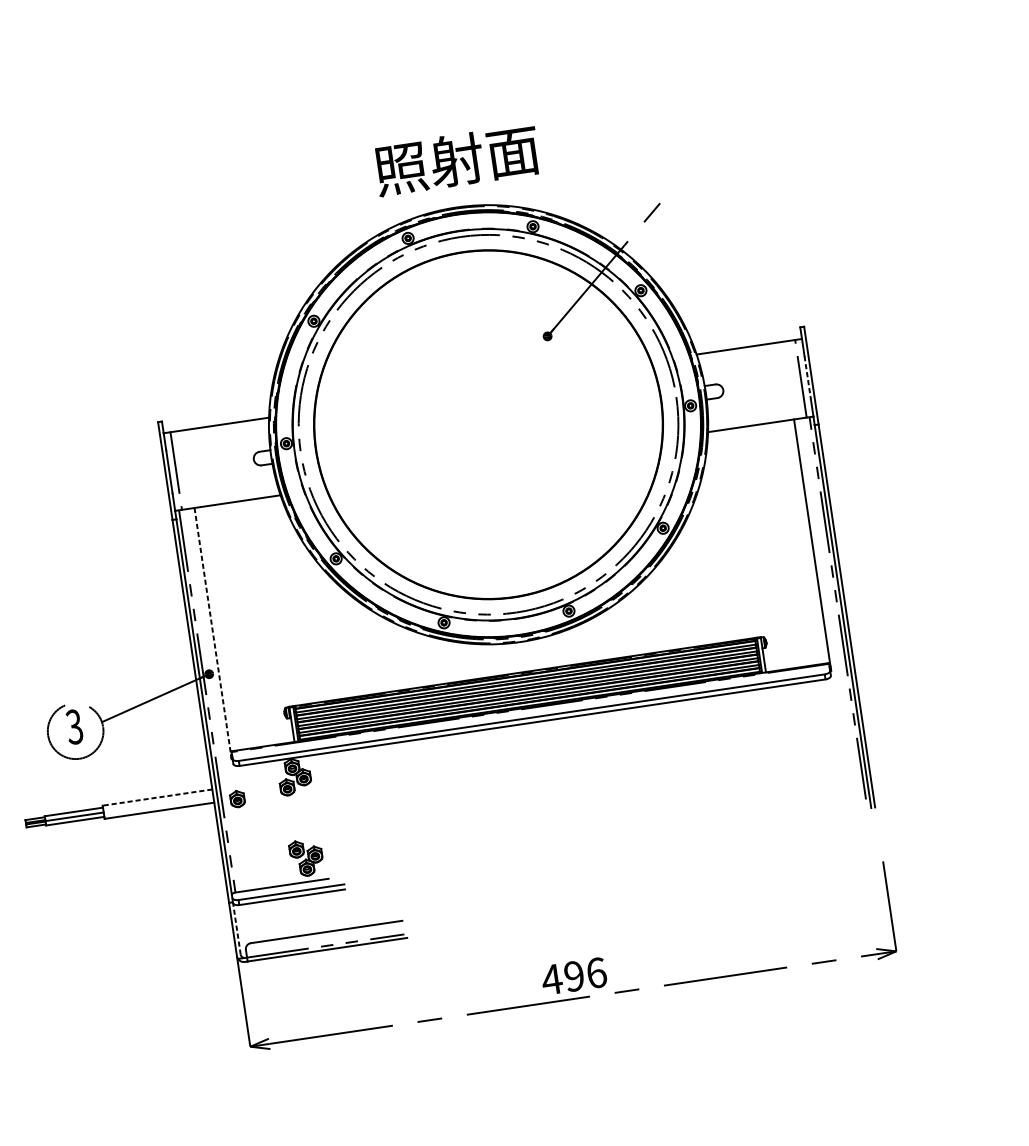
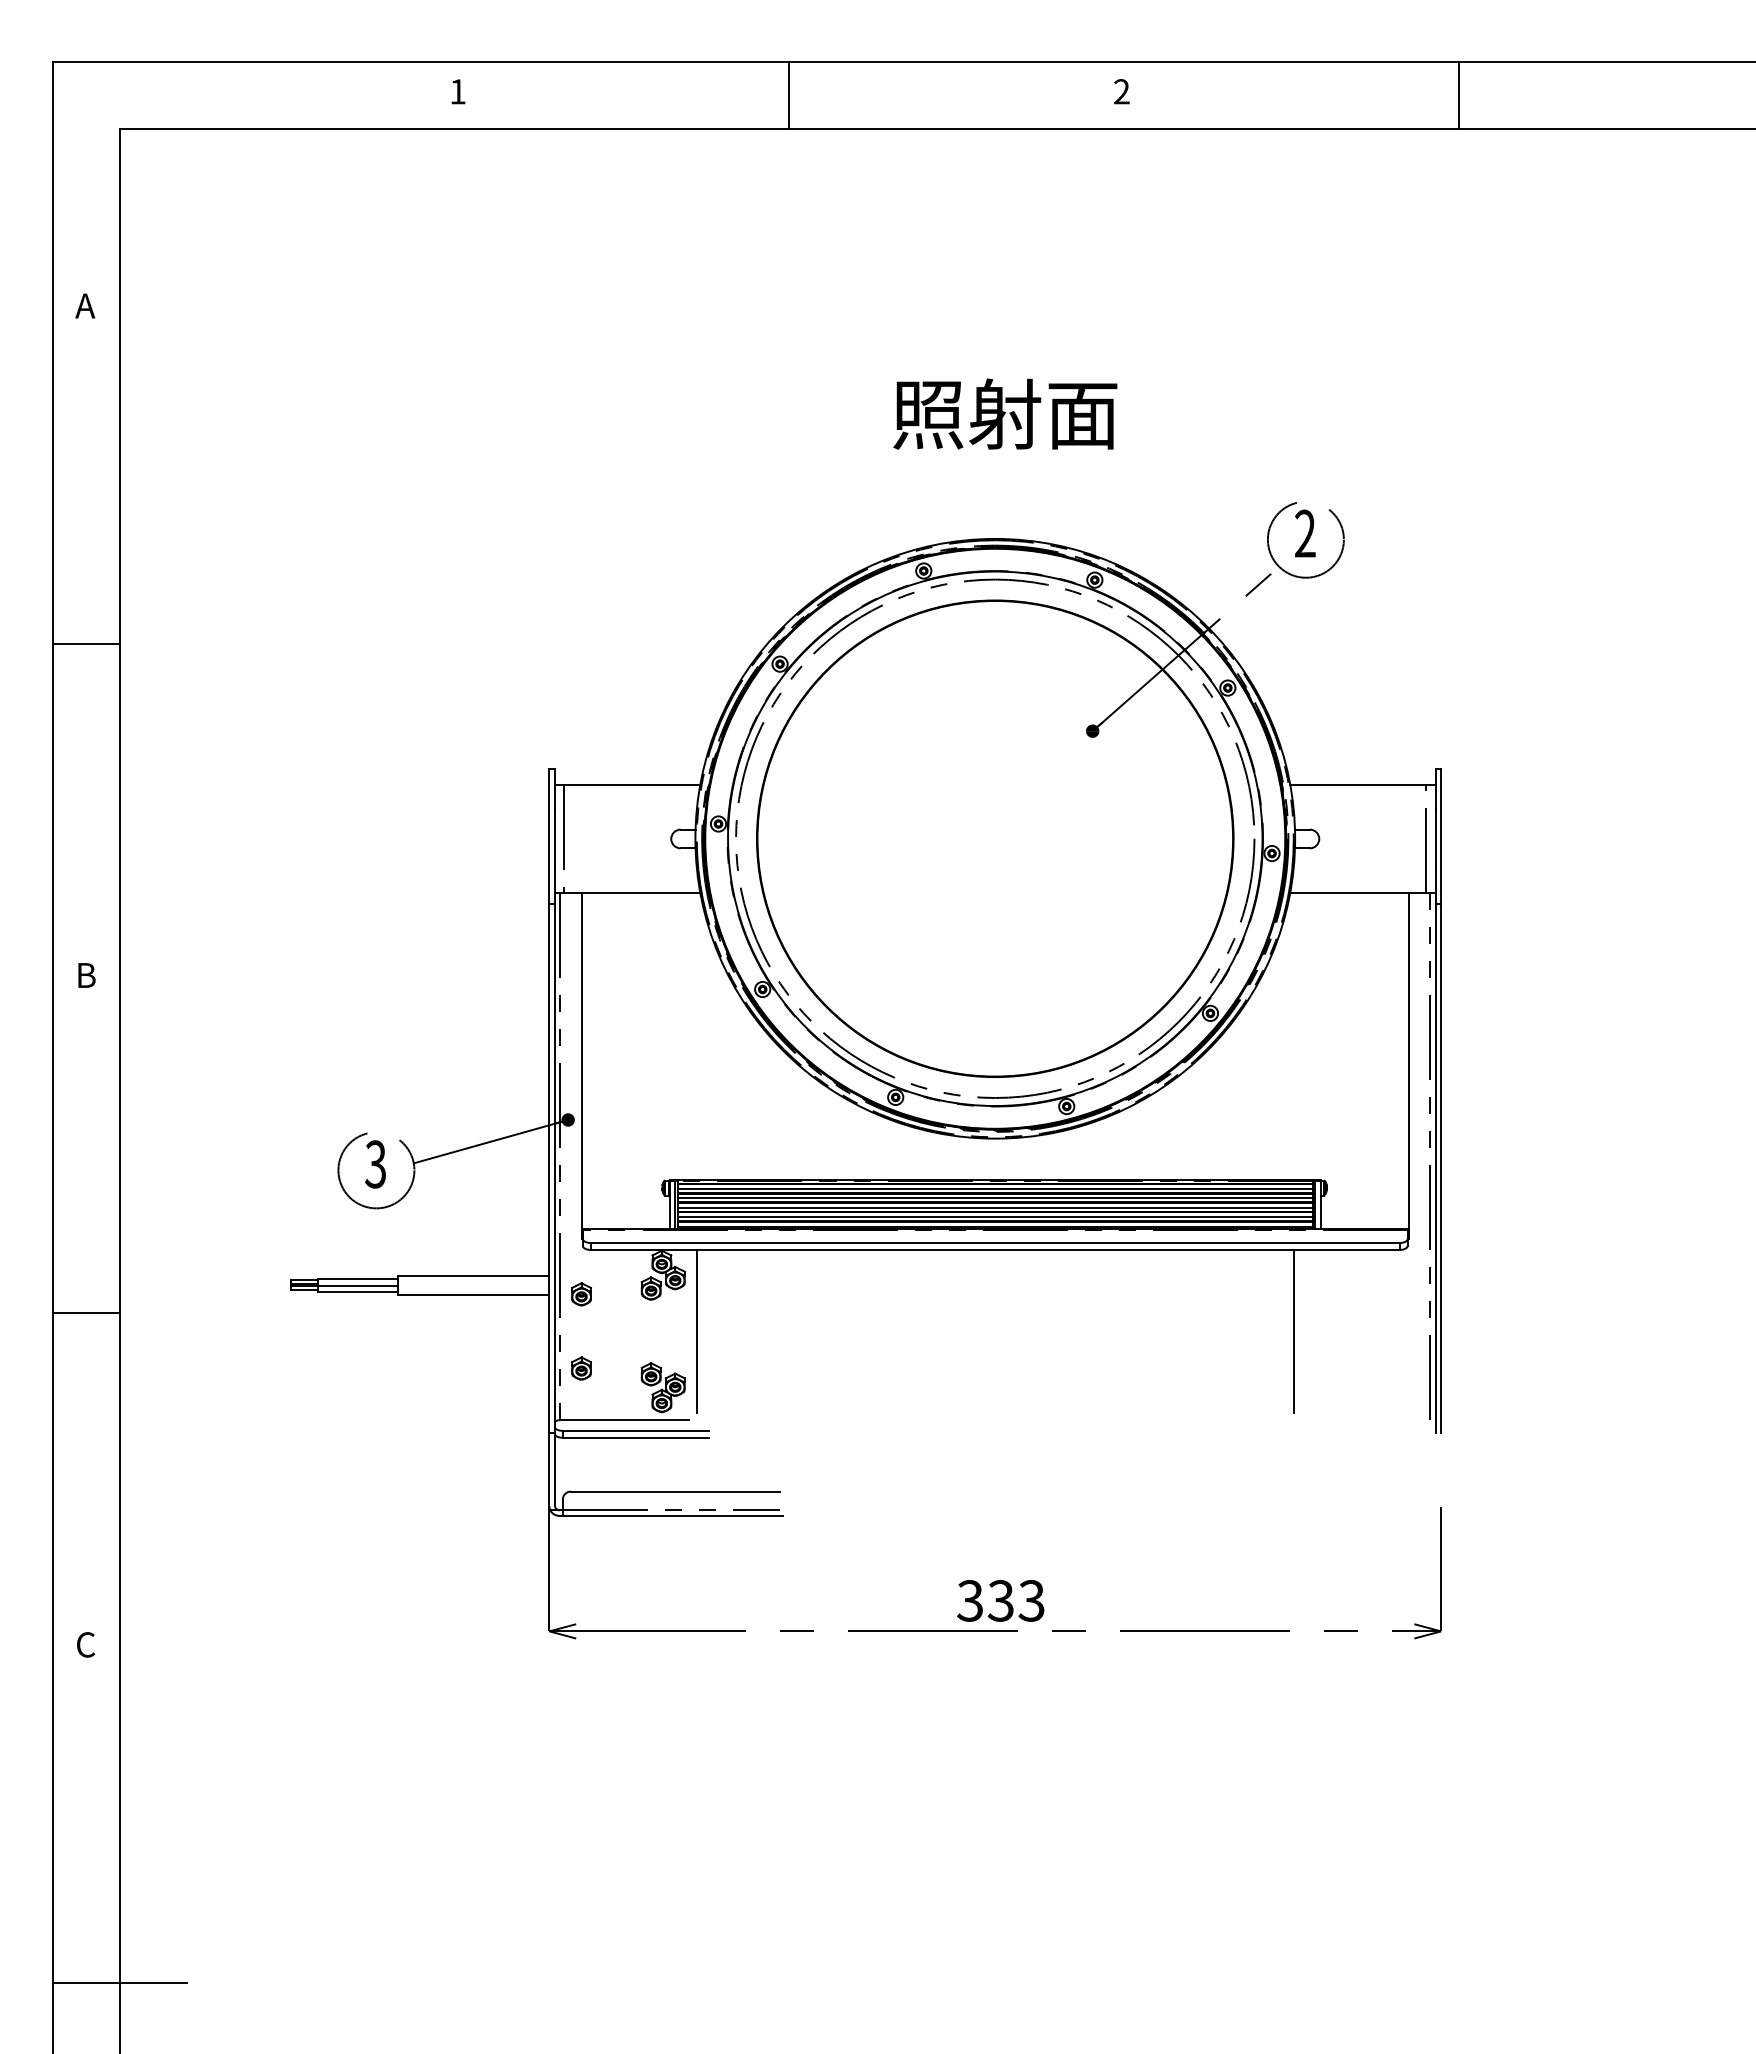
text: (456, 159) -> (1005, 413), moved
part: (681, 175) -> (1305, 540), added
line: (807, 378) -> (1435, 839), dashed -> solid
line: (213, 634) -> (581, 1066), dashed -> solid
line: (757, 749) -> (1293, 1331), added
line: (157, 797) -> (473, 1276), dashed -> solid
line: (324, 813) -> (696, 1331), added
part: (245, 852) -> (581, 1368), added
line: (236, 928) -> (554, 1468), dashed -> solid
text: (573, 976) -> (1000, 1600), 496 -> 333

